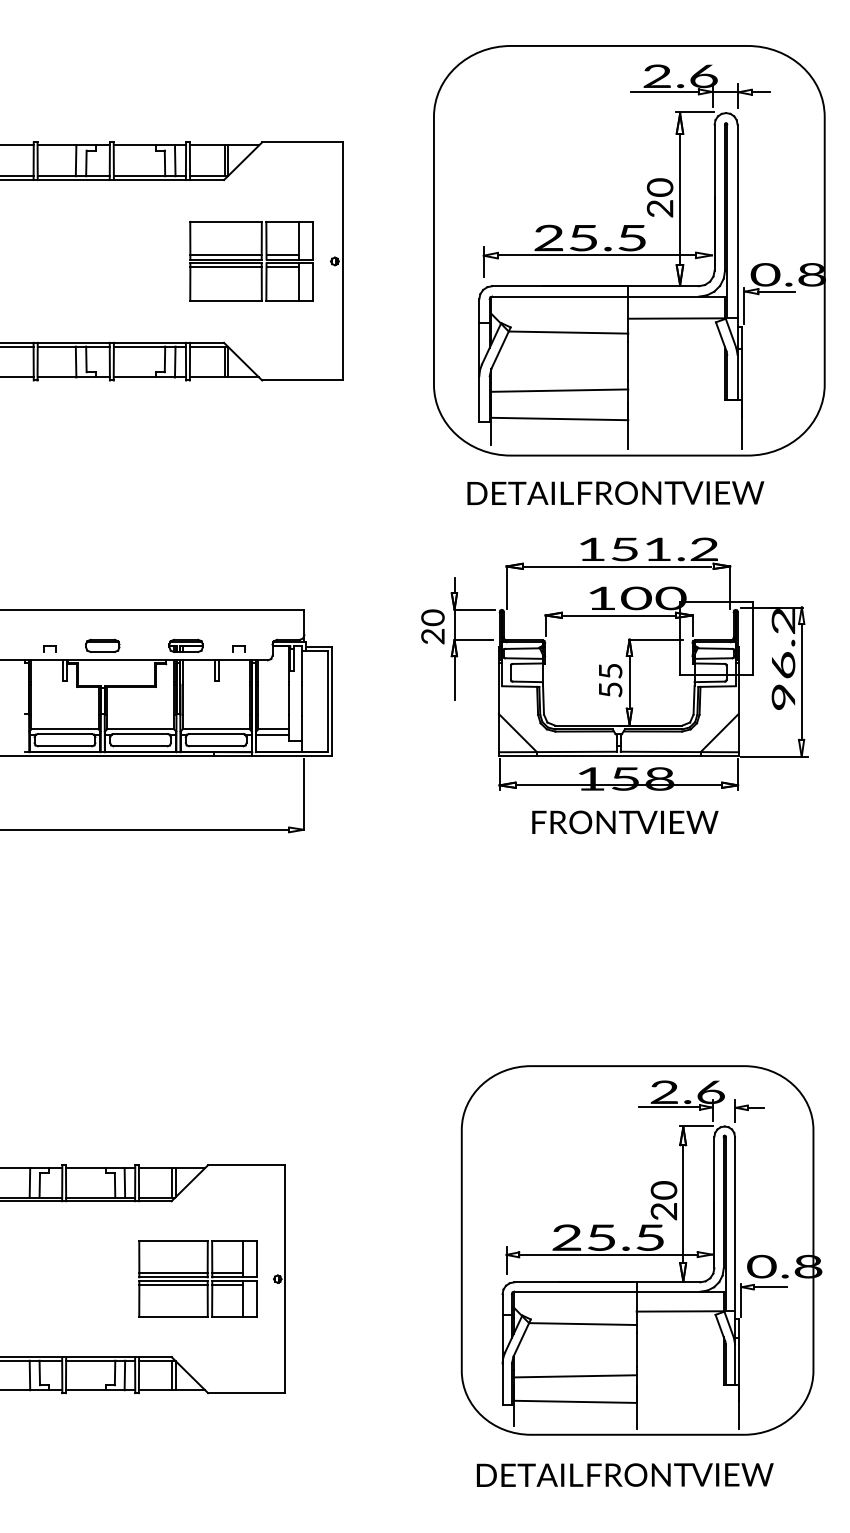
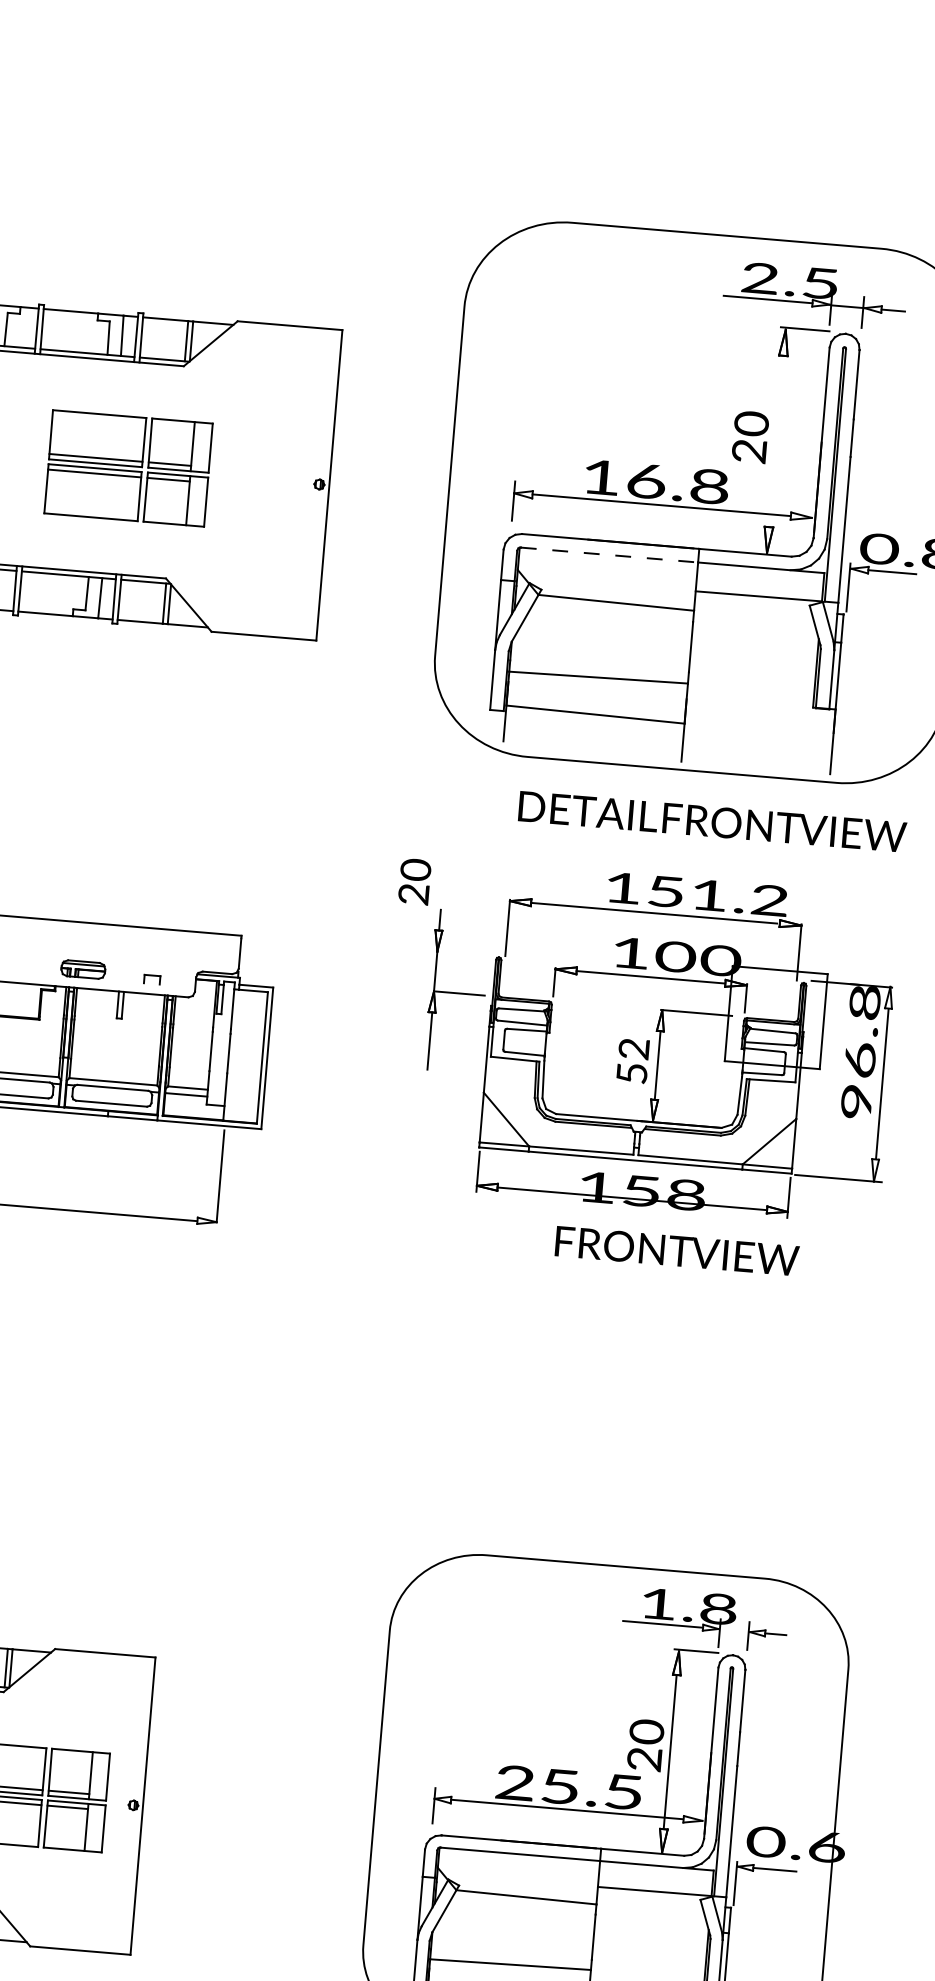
text: (703, 76) -> (820, 283), 2.6 -> 2.5
line: (679, 199) -> (775, 441), removed
text: (590, 237) -> (655, 481), 25.5 -> 16.8
part: (251, 261) -> (128, 468), moved
line: (560, 296) -> (609, 554), solid -> dashed
text: (615, 492) -> (712, 820), moved
line: (475, 609) -> (464, 953), removed
text: (784, 621) -> (866, 1003), 96.2 -> 96.8
text: (432, 626) -> (414, 881), moved
text: (610, 670) -> (634, 1048), 55 -> 52
text: (625, 822) -> (677, 1251), moved
text: (687, 1091) -> (688, 1605), 2.6 -> 1.8
text: (808, 1265) -> (827, 1845), 0.8 -> 0.6

